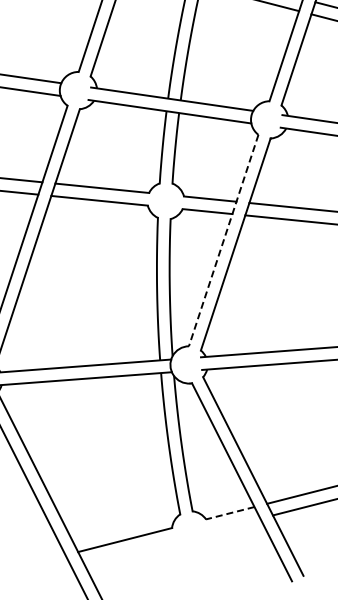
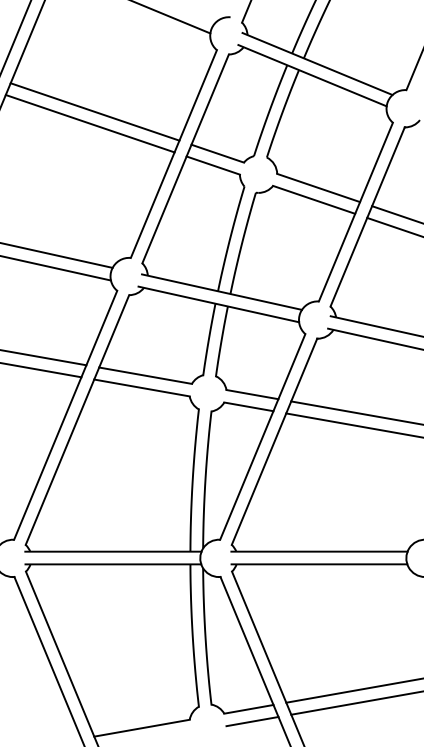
line: (223, 241) -> (262, 437), dashed -> solid
line: (229, 513) -> (248, 709), dashed -> solid
line: (234, 525) -> (252, 721), added

